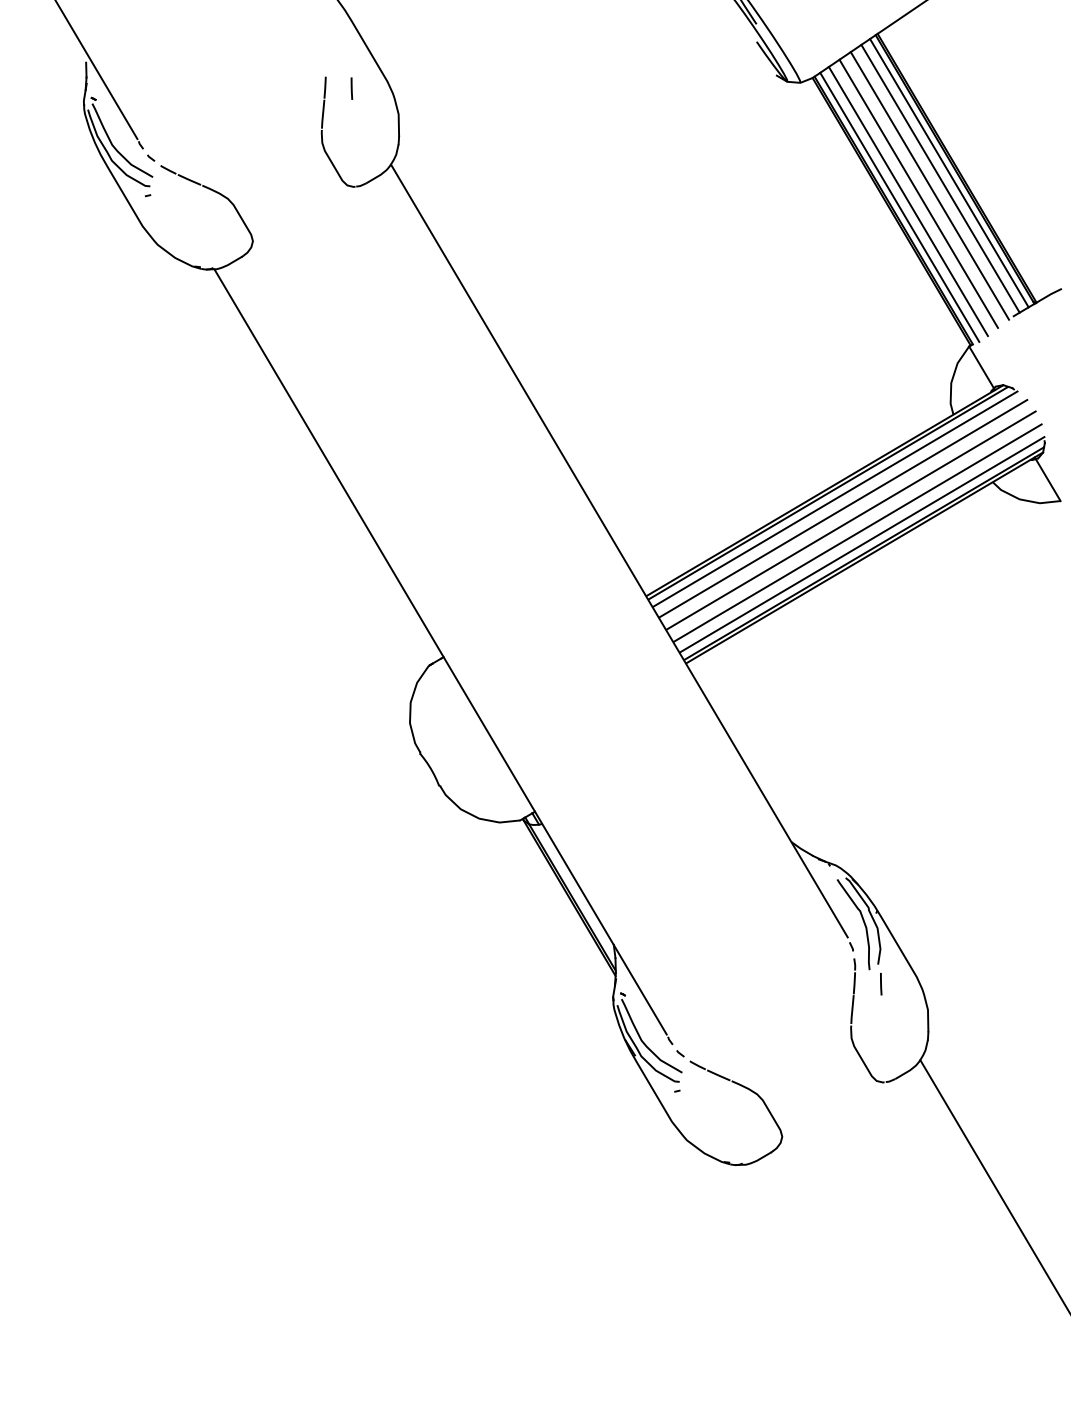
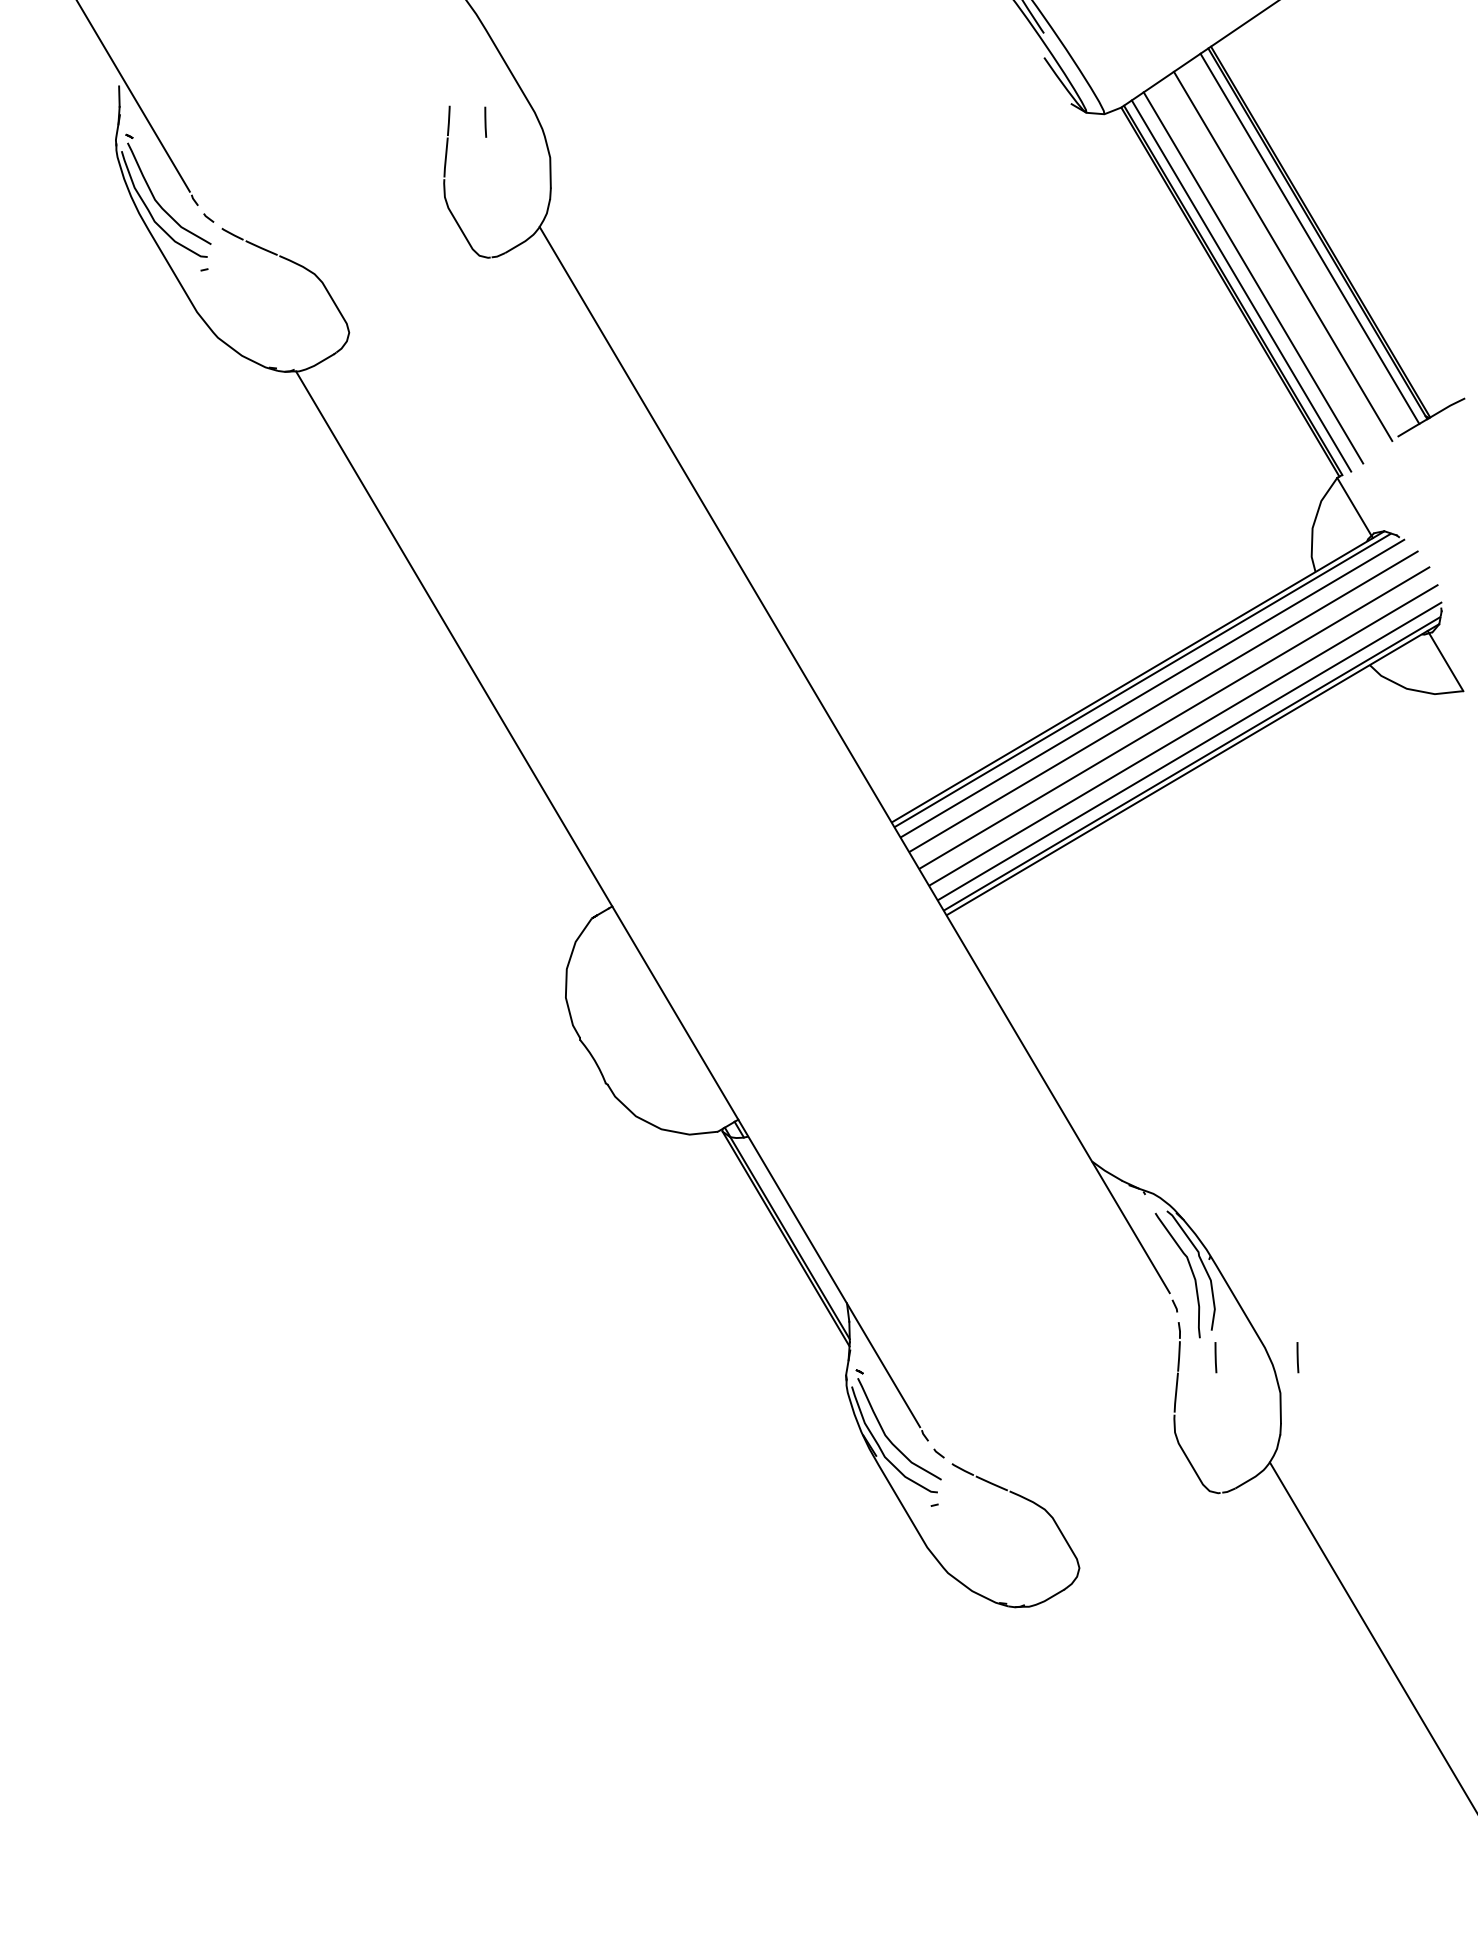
line: (940, 178) -> (1297, 246), removed
line: (918, 193) -> (1267, 267), removed
line: (940, 984) -> (1297, 1357), added

